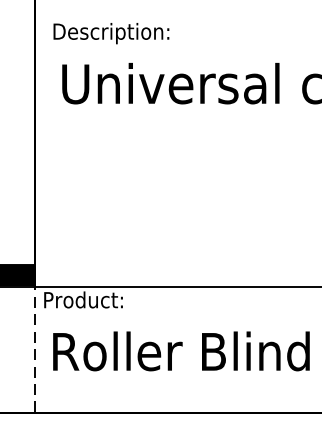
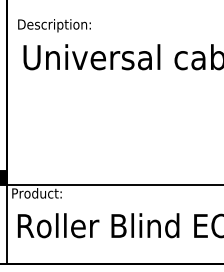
line: (35, 349) -> (6, 224), dashed -> solid

